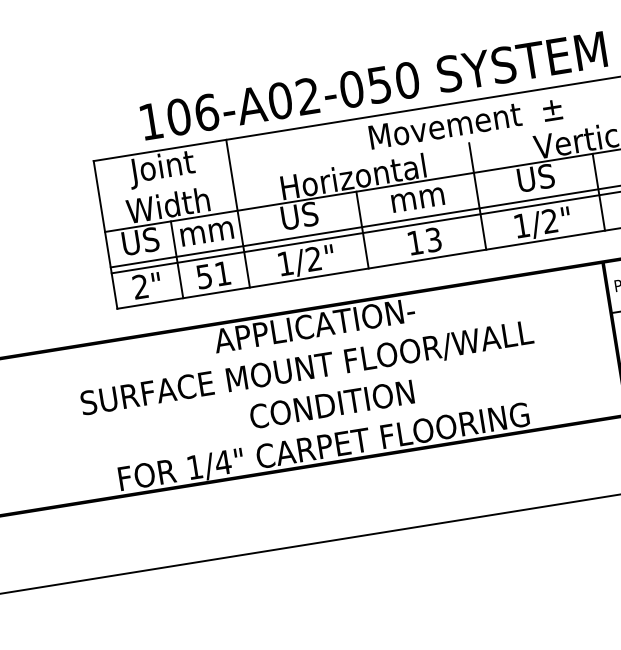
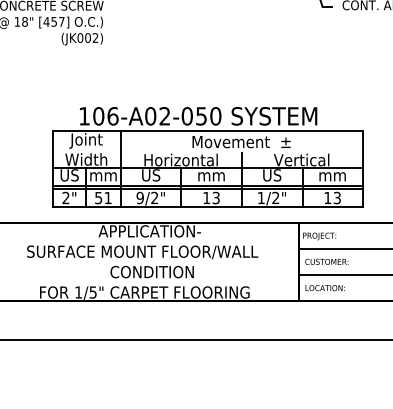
text: (283, 262) -> (139, 197), 1/2" -> 9/2"
text: (223, 462) -> (93, 292), 1/4" -> 1/5"

